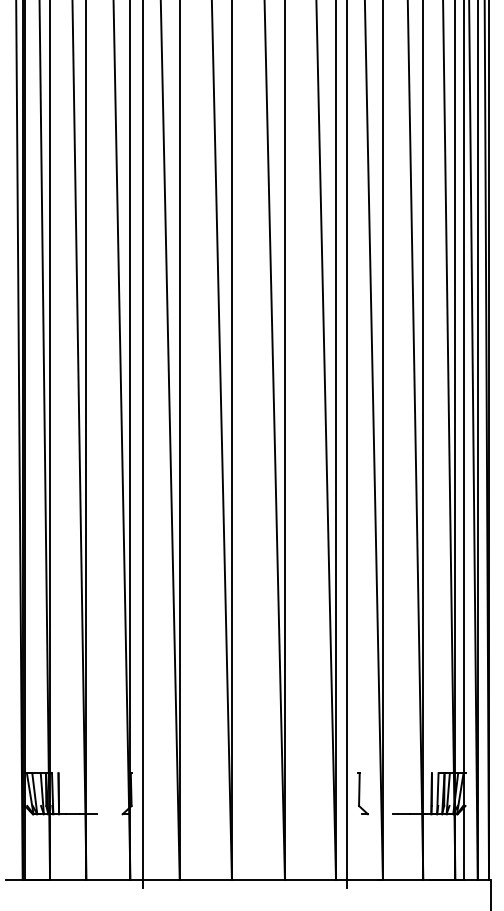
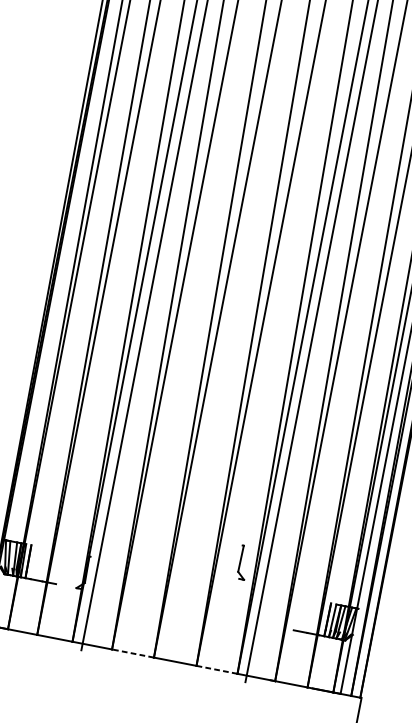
part: (362, 793) -> (242, 562), moved
line: (205, 879) -> (132, 653), solid -> dashed
line: (310, 879) -> (217, 669), solid -> dashed

